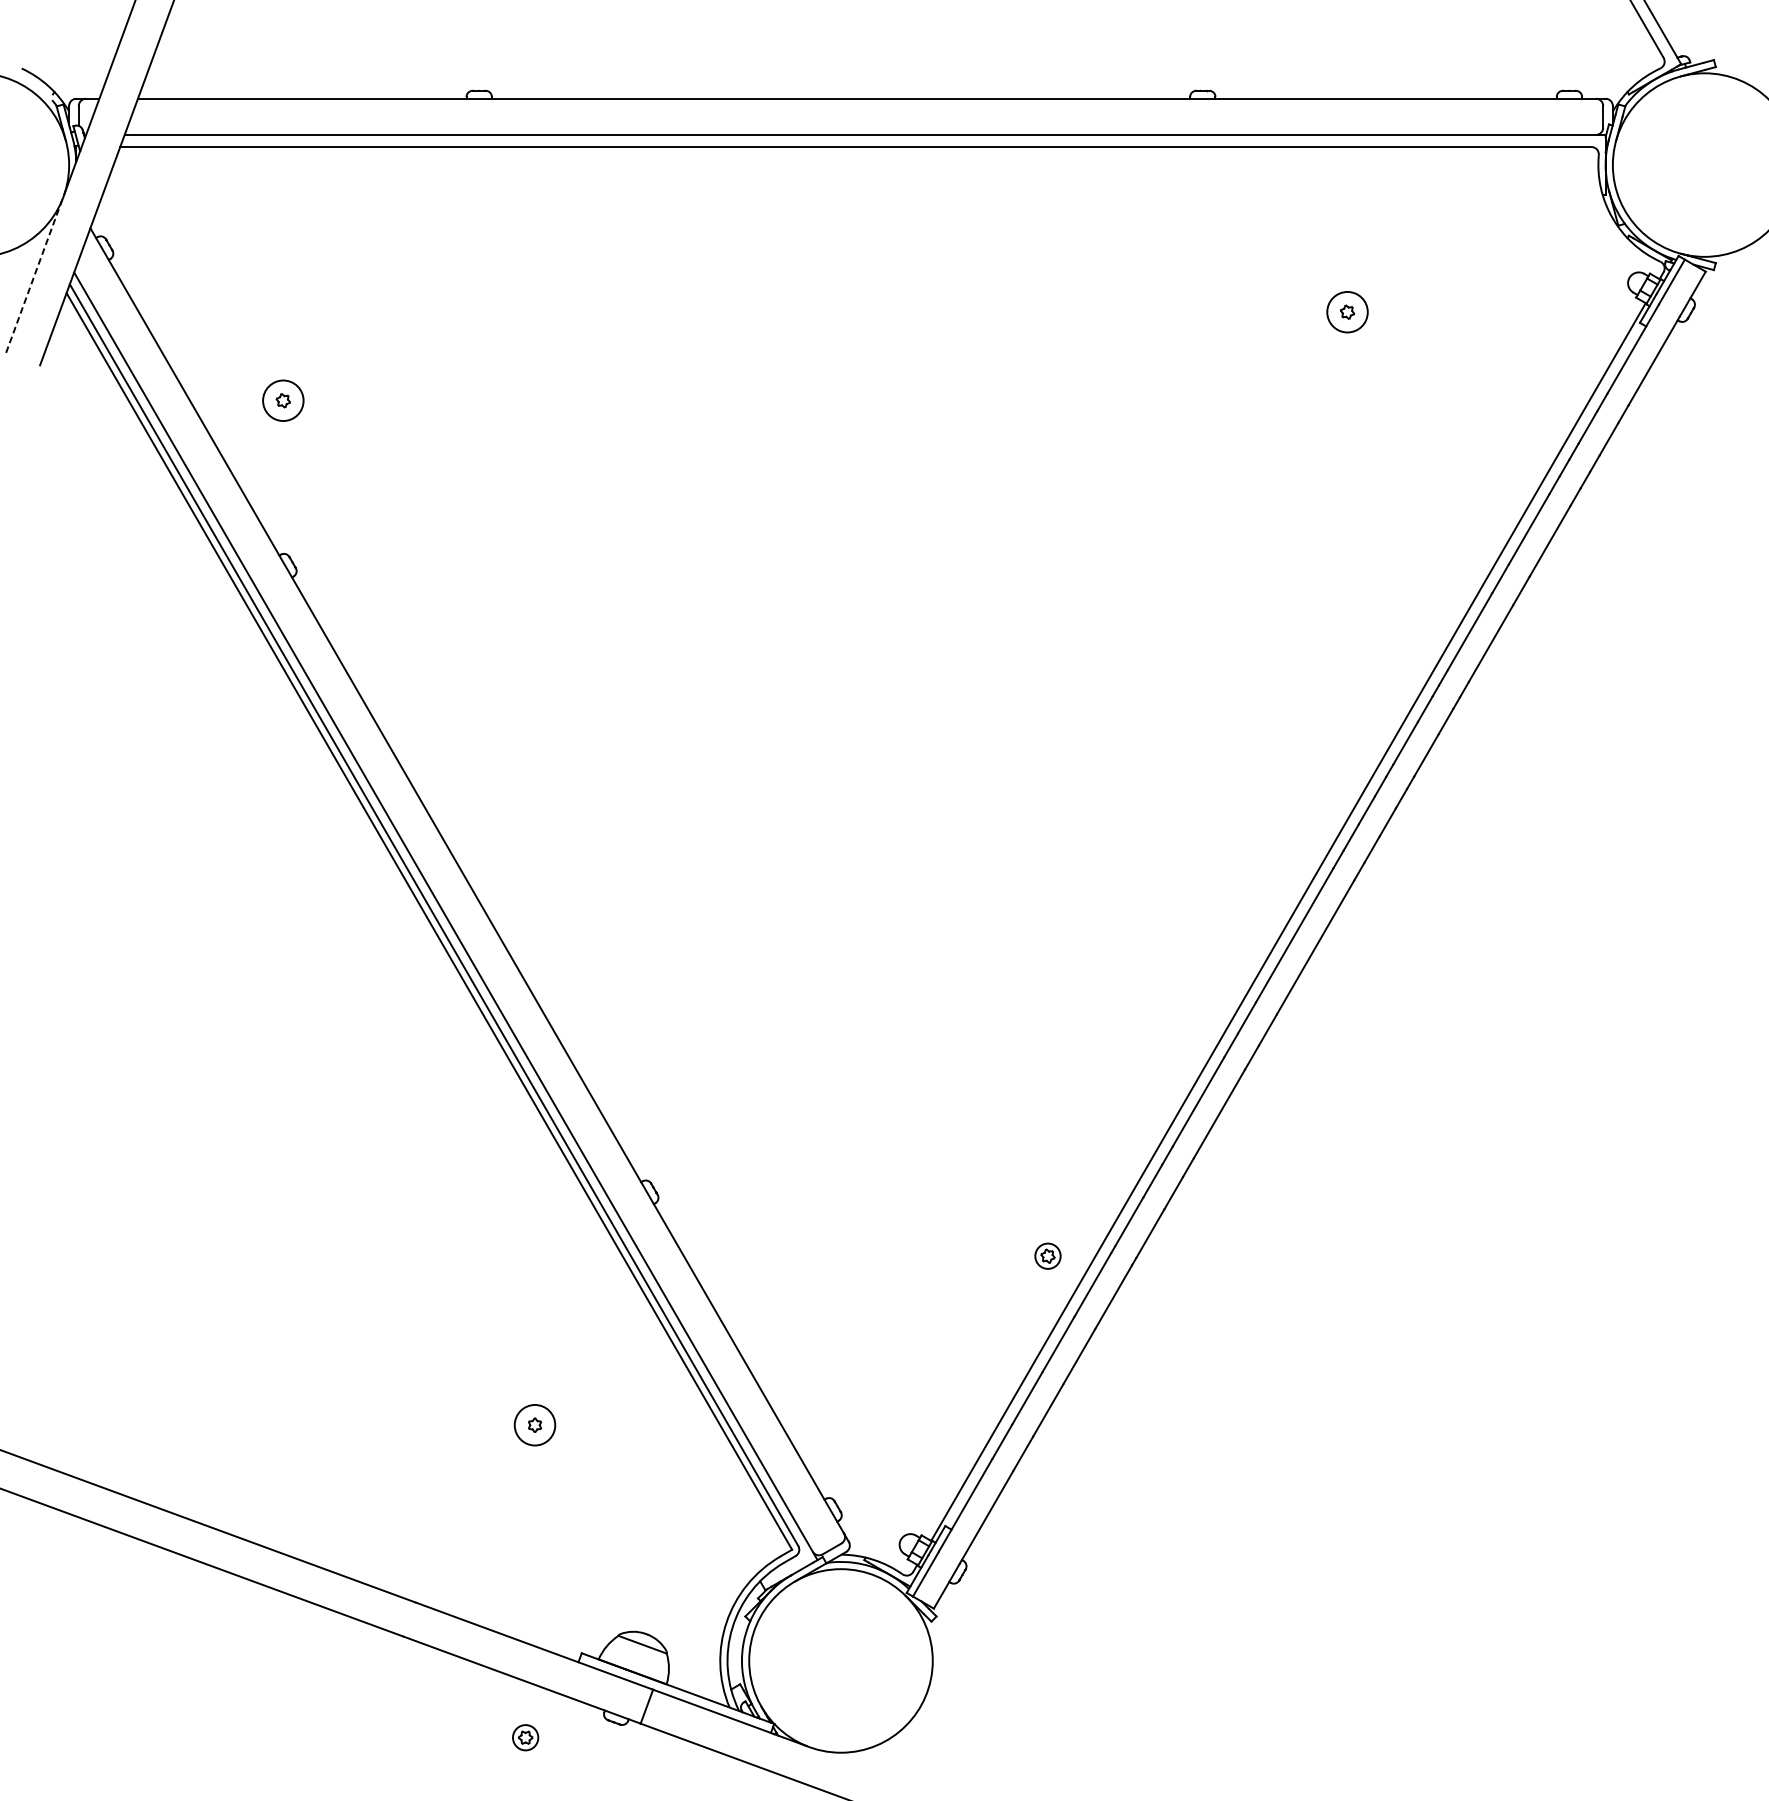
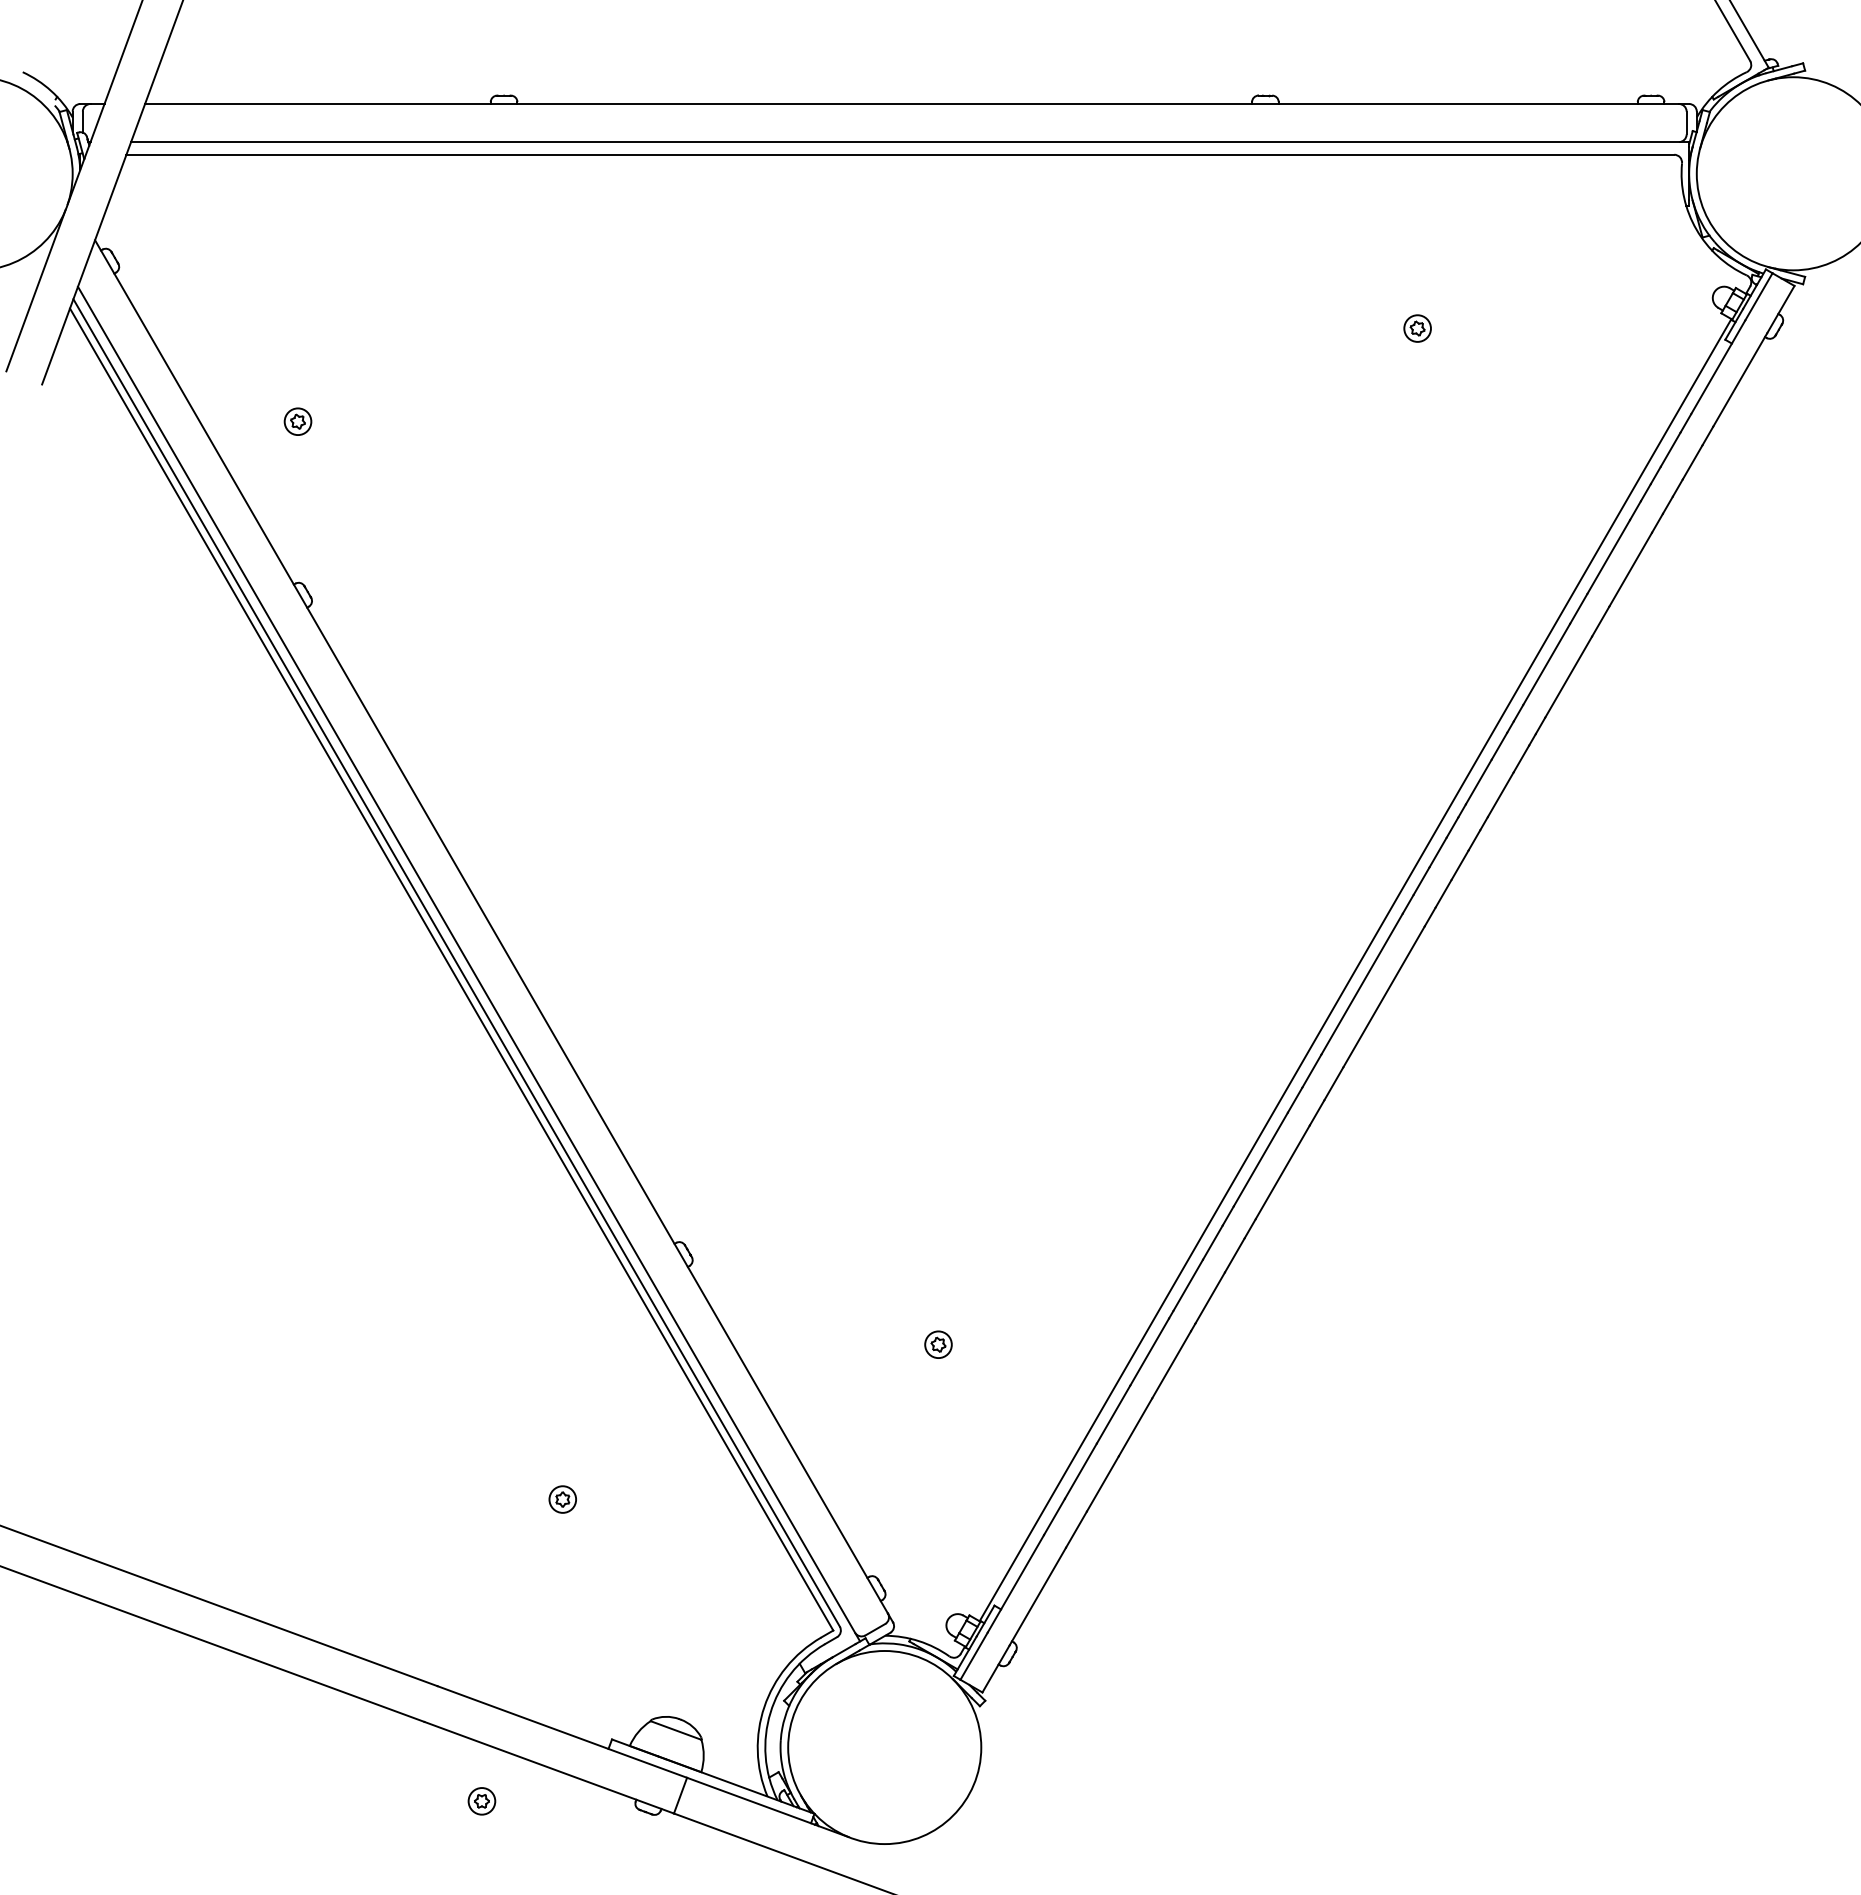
line: (33, 276) -> (35, 291), dashed -> solid
circle: (1347, 312) -> (1417, 328), size x0.62
circle: (282, 400) -> (297, 421), size x0.62
part: (1047, 1255) -> (938, 1344), moved
circle: (534, 1425) -> (562, 1499), size x0.62
part: (525, 1737) -> (481, 1801), moved

